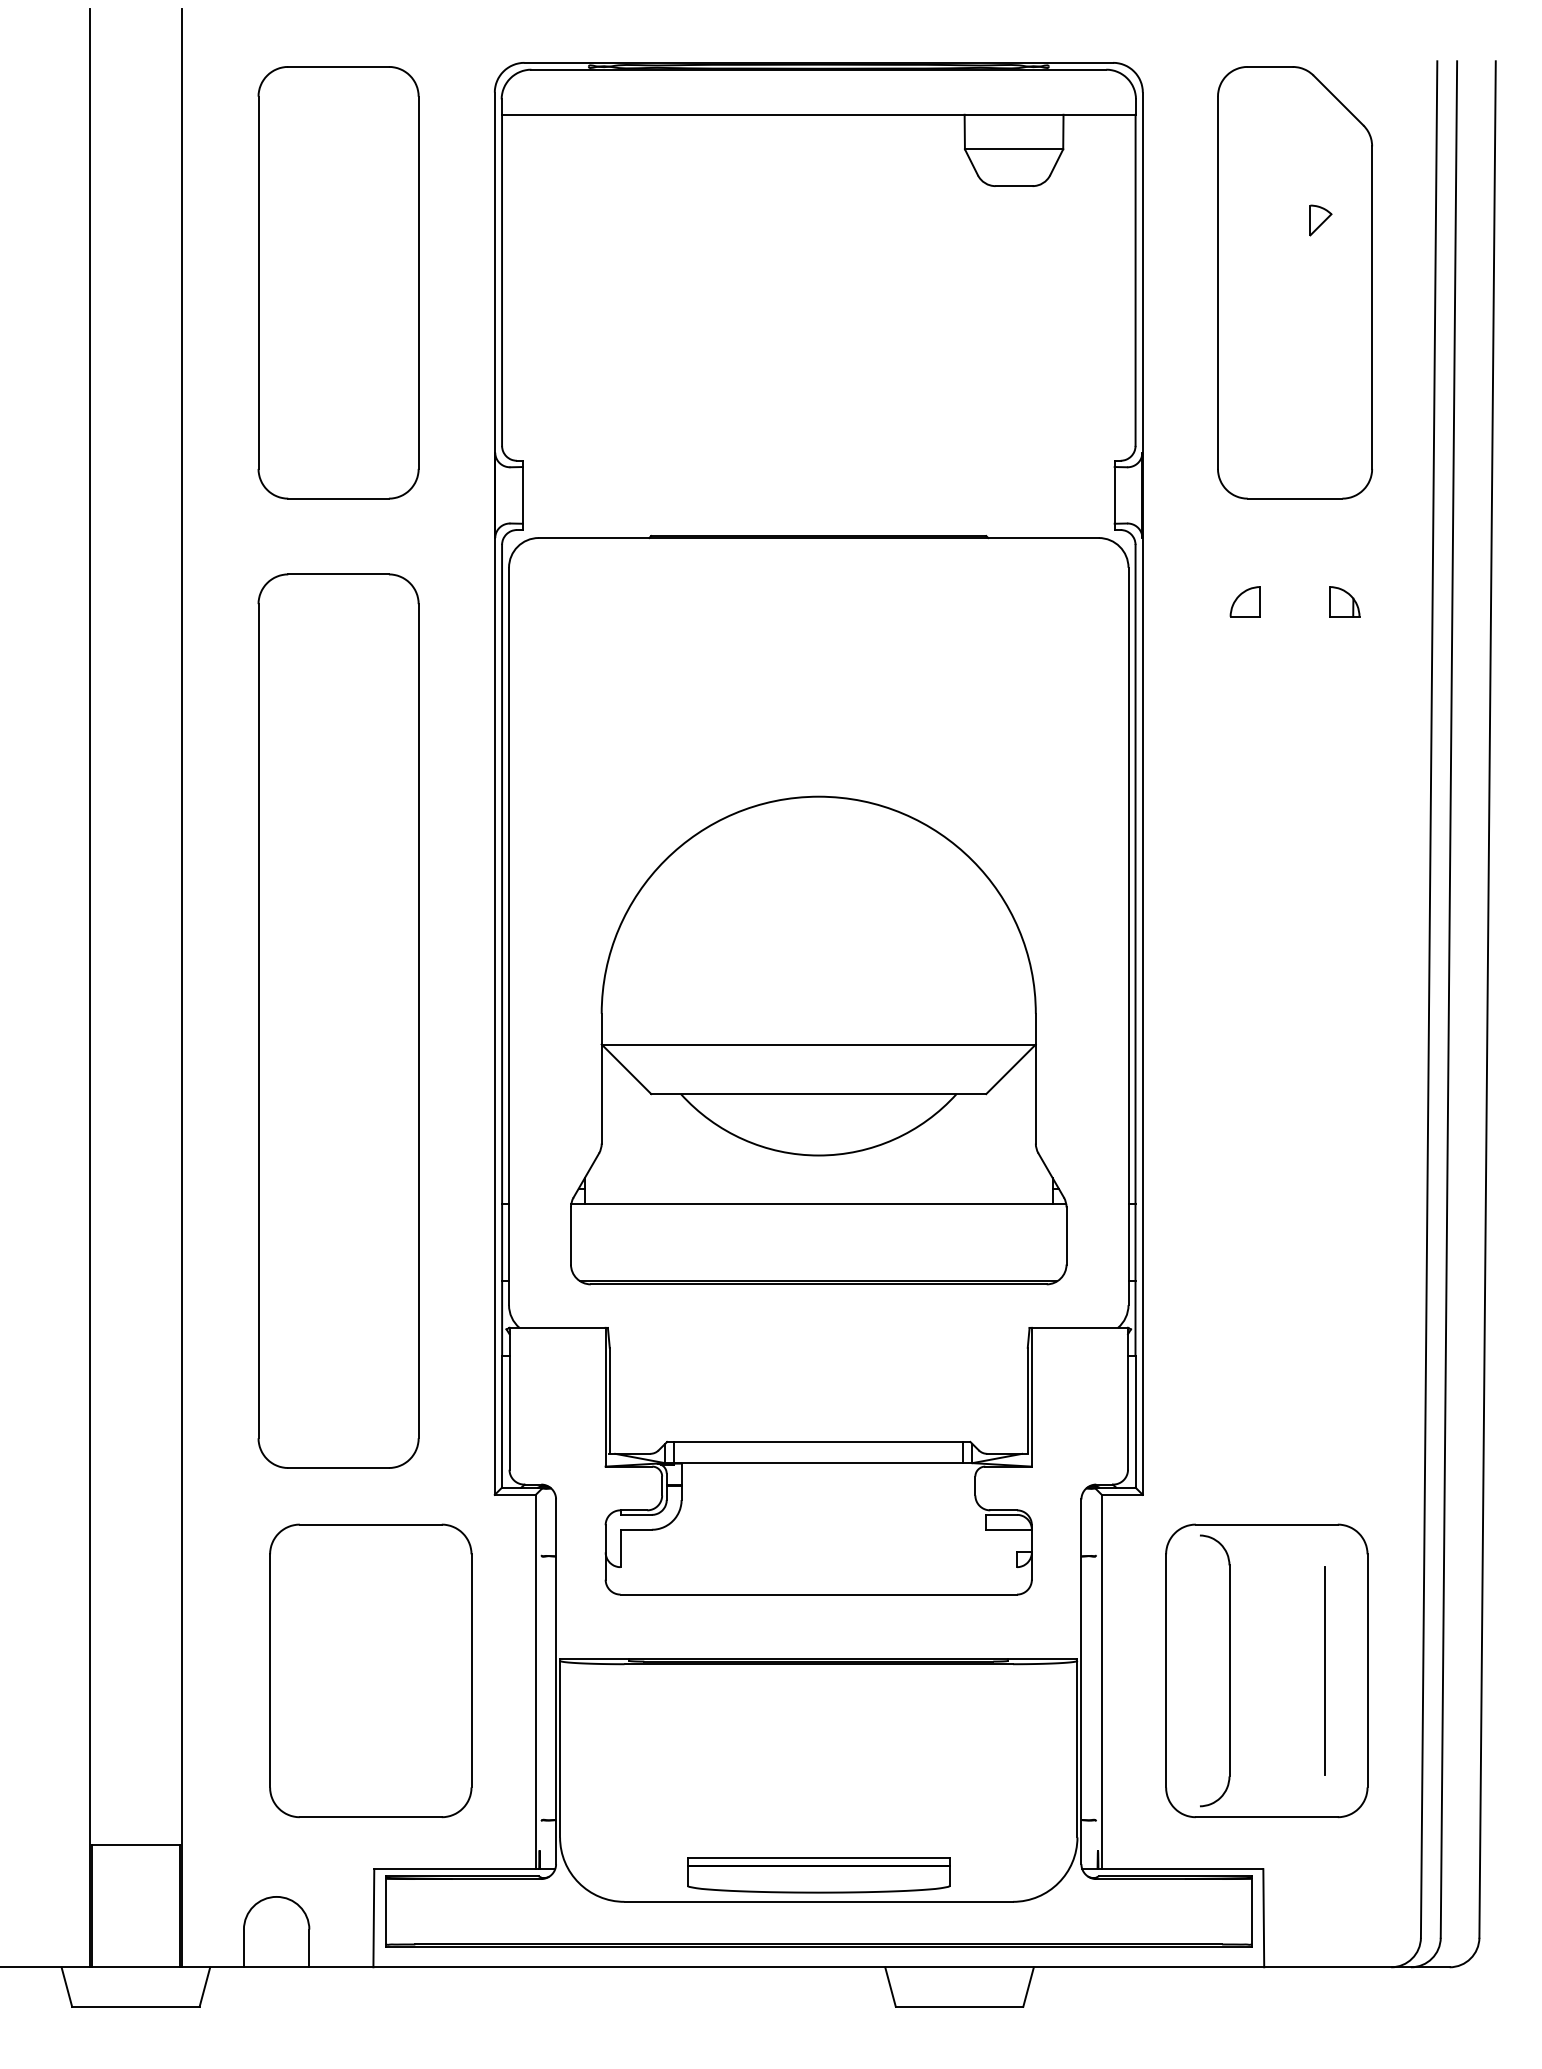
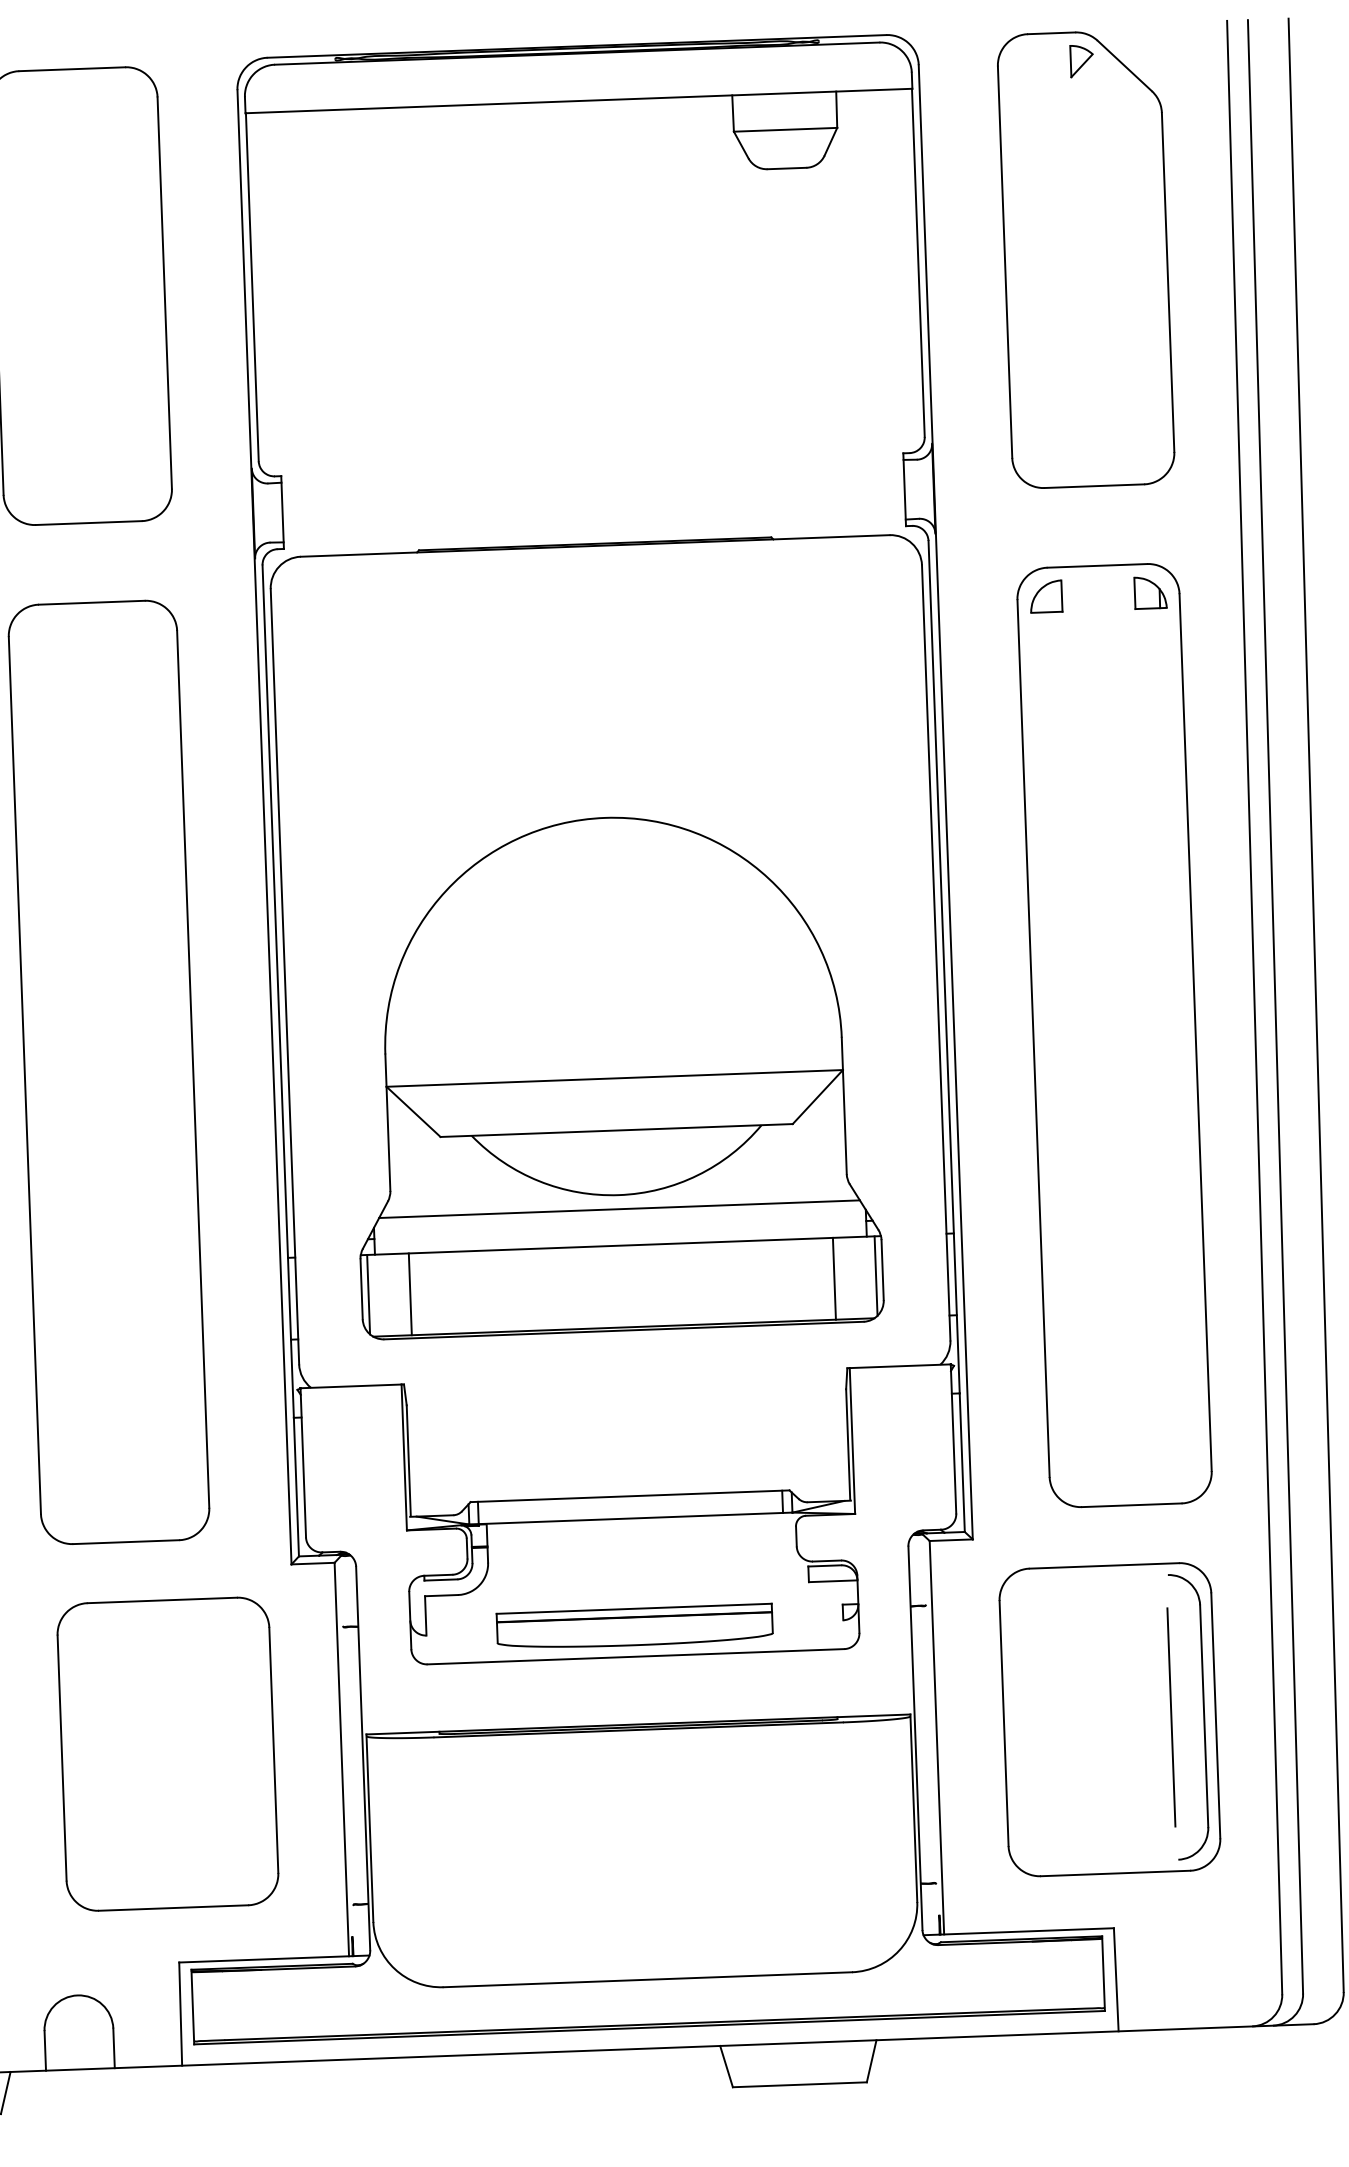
part: (1320, 220) -> (1081, 61), moved
part: (1294, 1020) -> (1113, 1034), added
line: (818, 1168) -> (619, 1208), added
line: (577, 1241) -> (368, 1294), added
line: (1060, 1241) -> (876, 1276), added
line: (617, 1242) -> (410, 1294), added
line: (1020, 1242) -> (834, 1278), added
part: (1229, 1670) -> (1204, 1715), moved
part: (818, 1875) -> (634, 1627), moved

